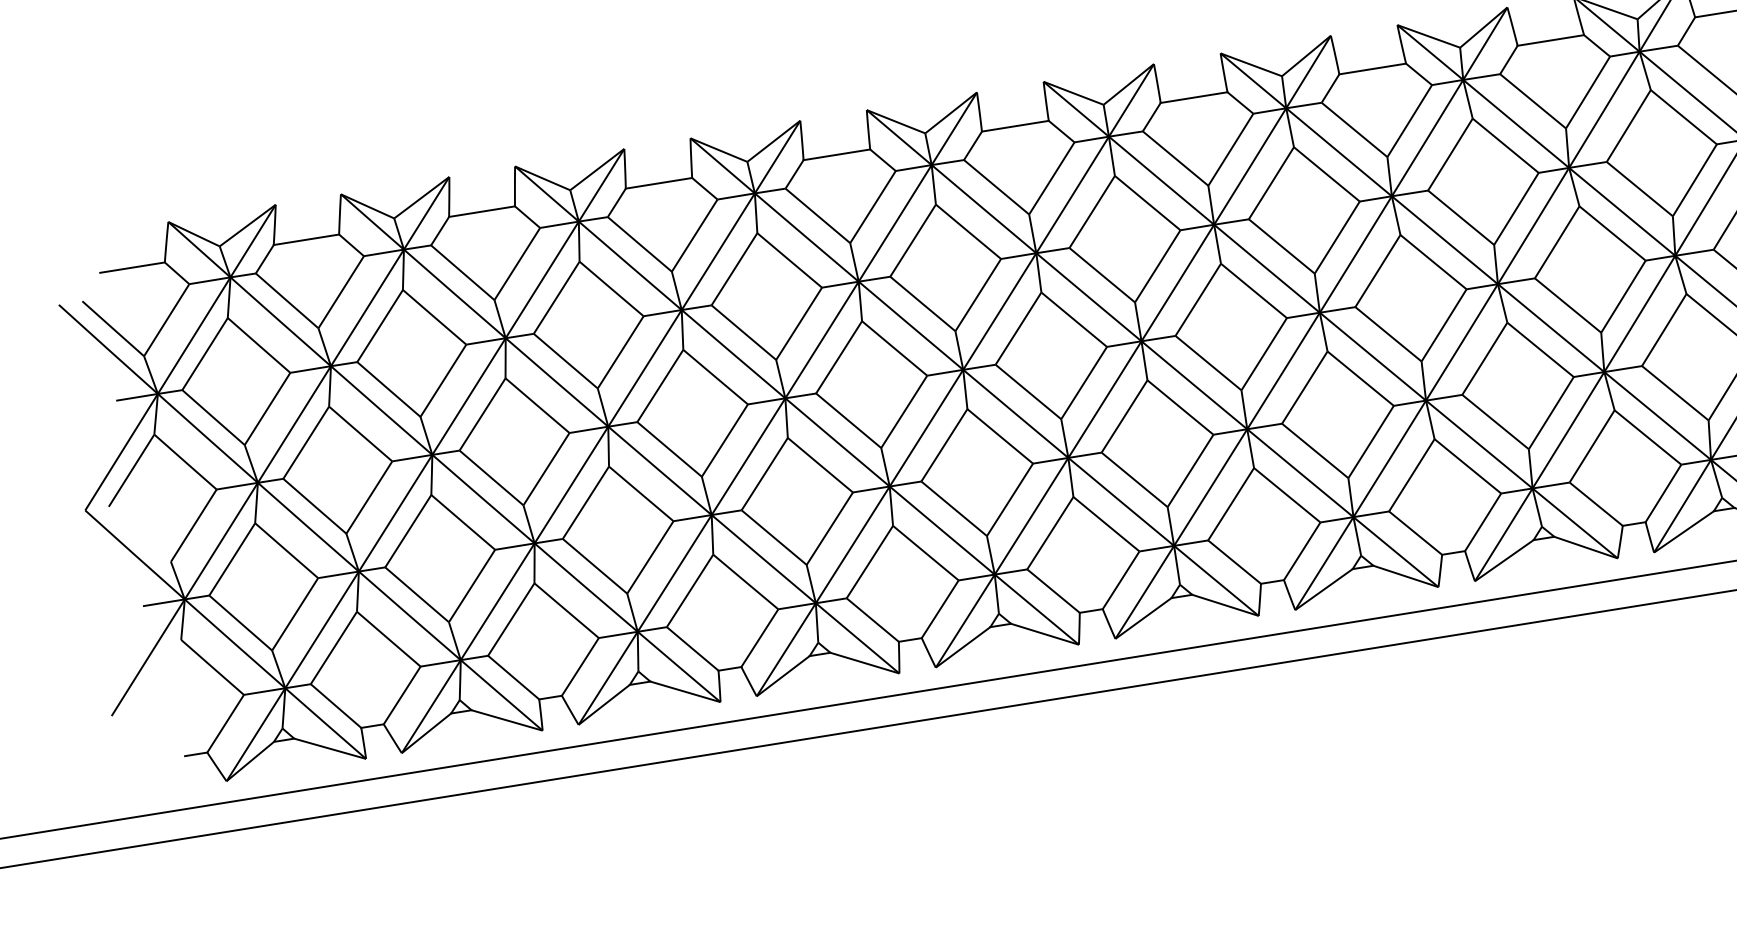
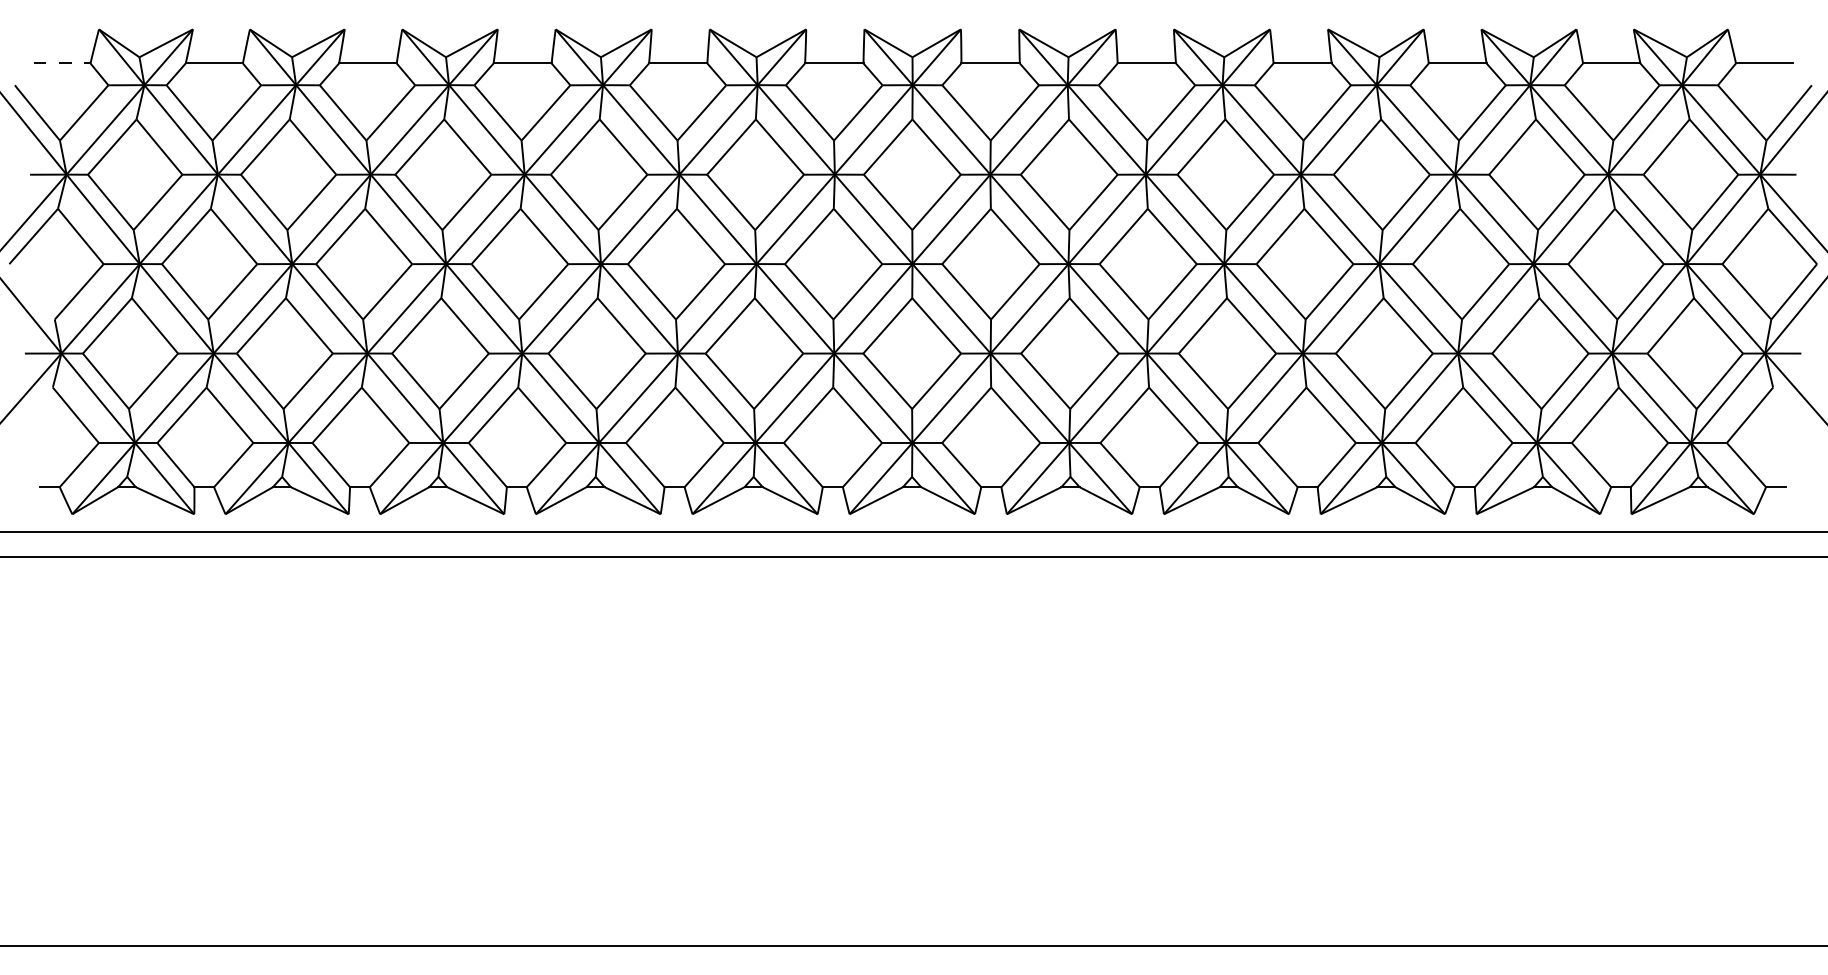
line: (132, 267) -> (62, 63), solid -> dashed

